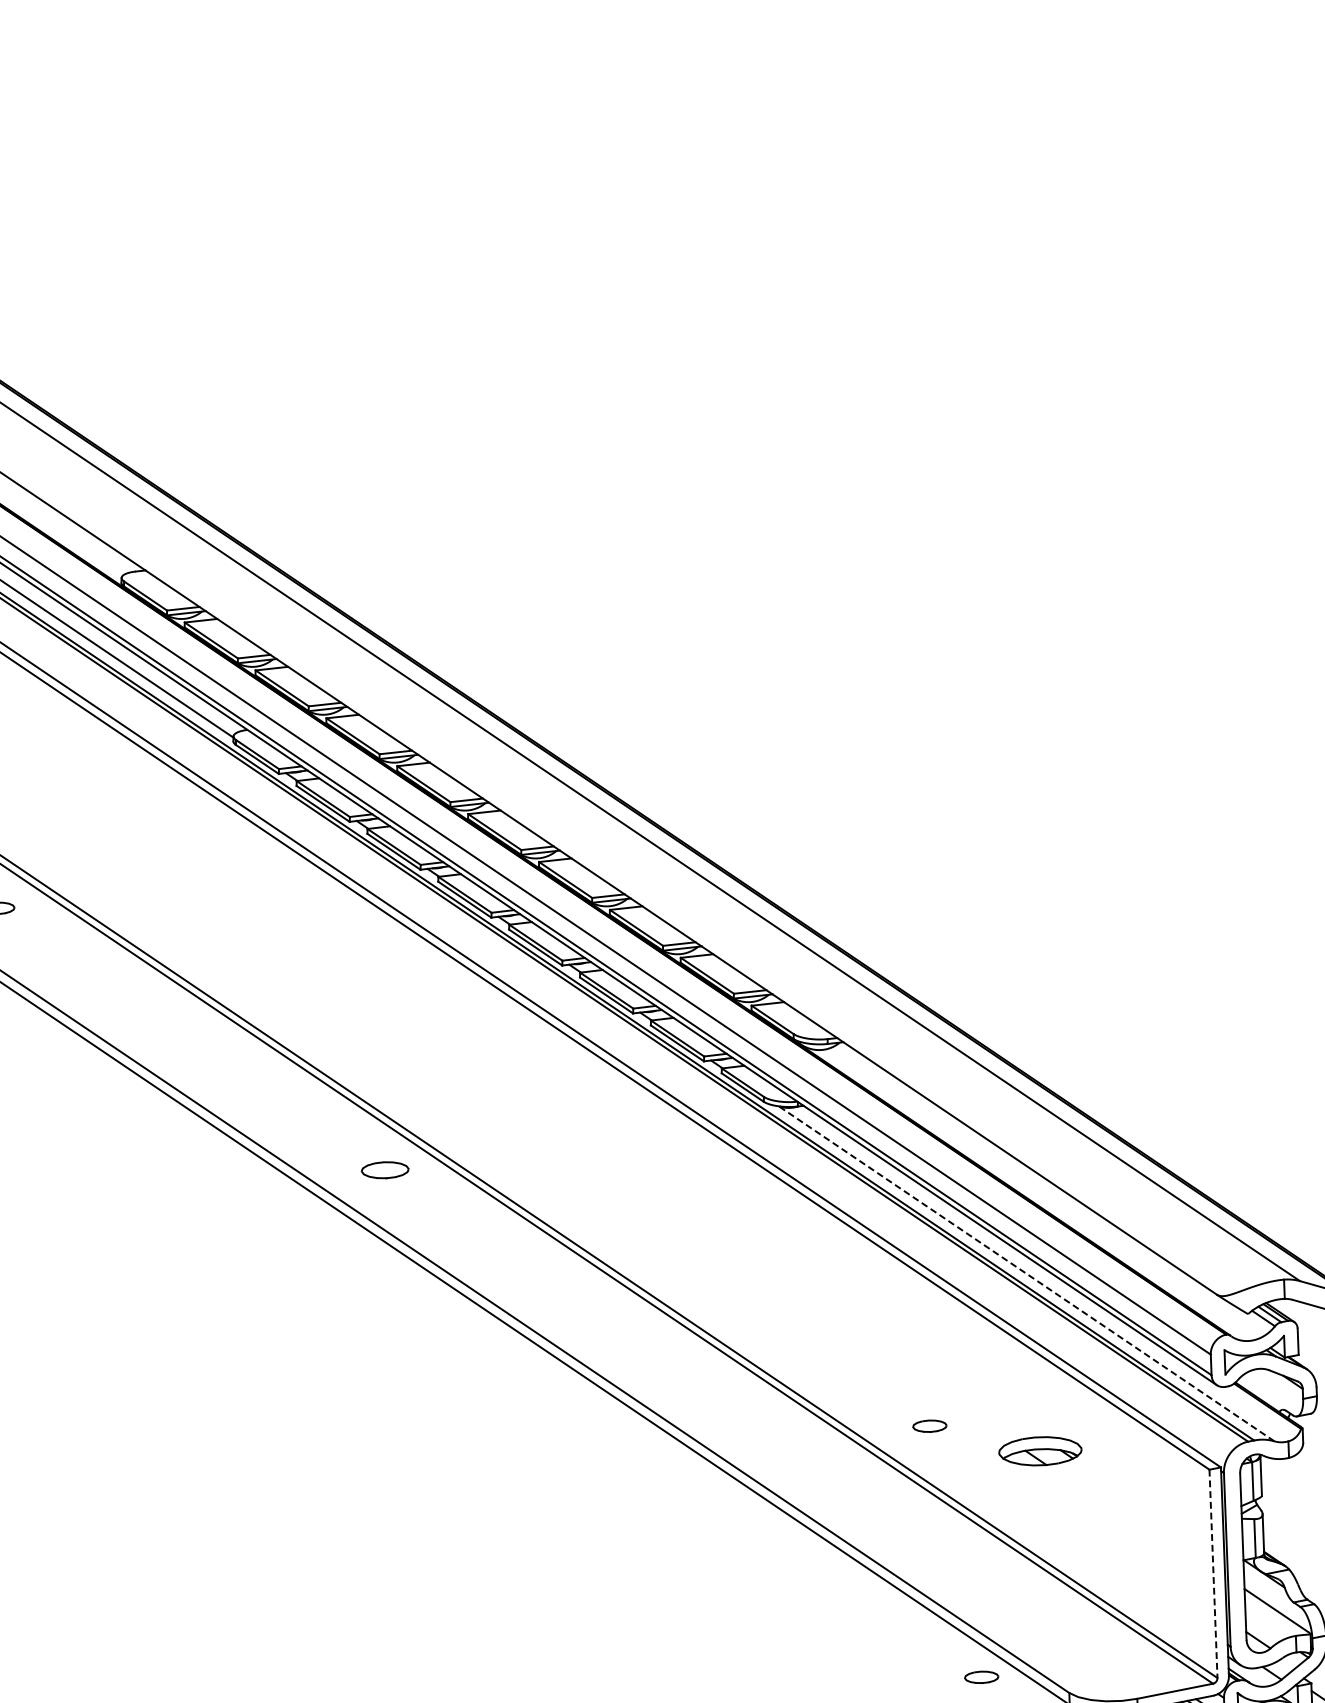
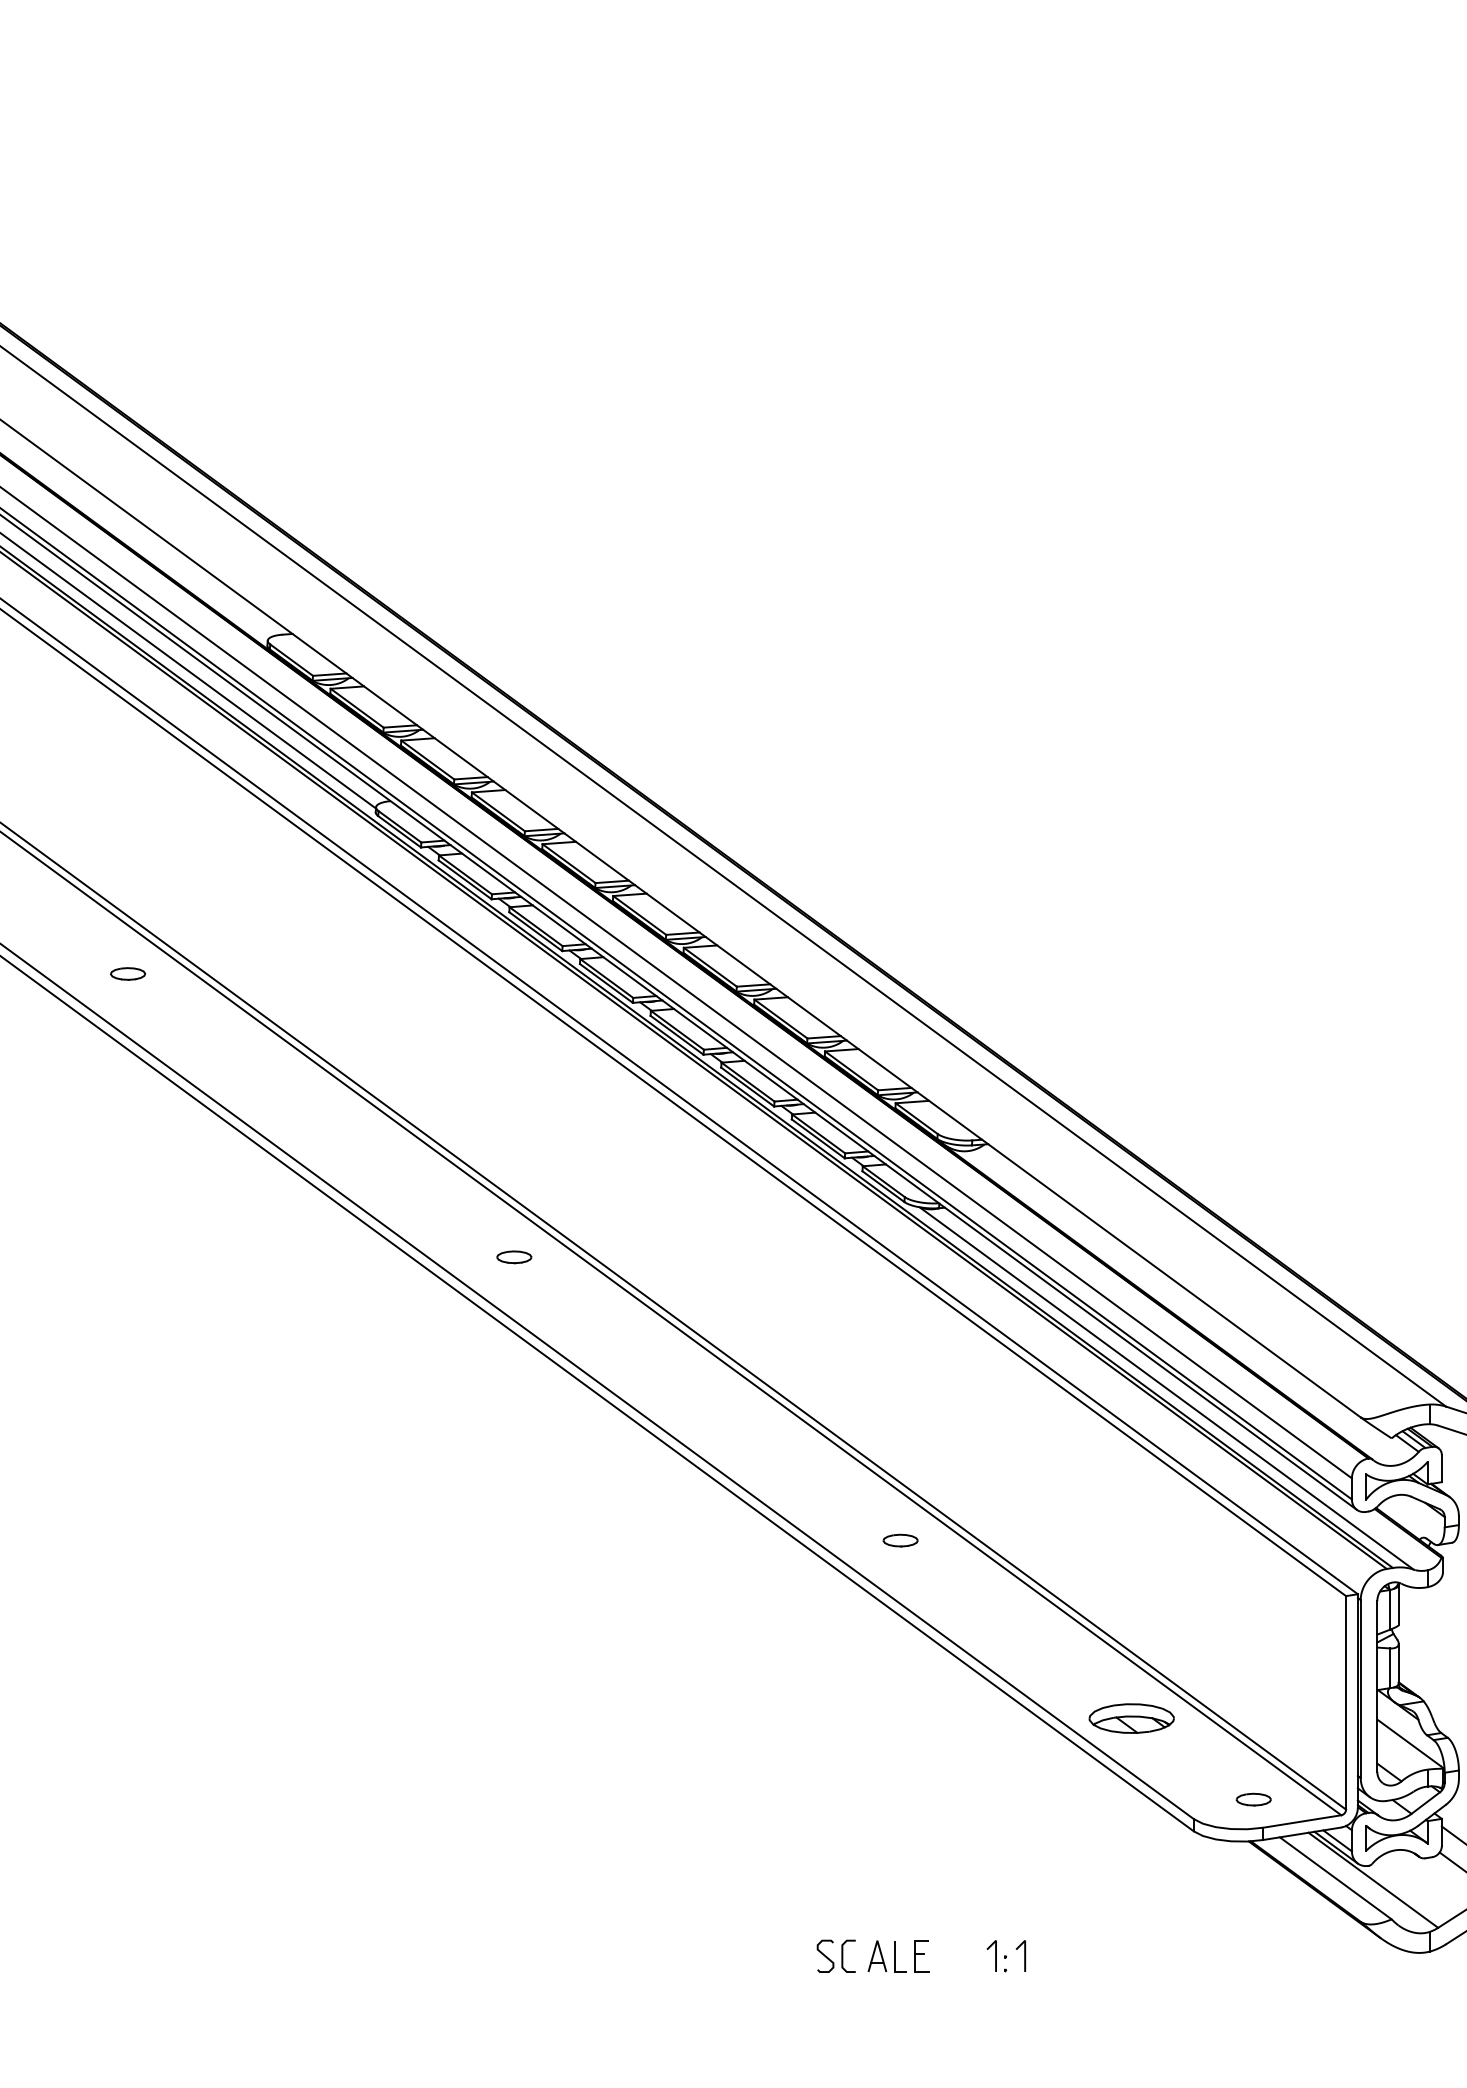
part: (385, 1170) -> (514, 1257), size x0.71
line: (1026, 1273) -> (1166, 1388), dashed -> solid
part: (929, 1426) -> (900, 1540), moved
part: (1040, 1451) -> (1131, 1718), moved
line: (1213, 1573) -> (1346, 1702), dashed -> solid
part: (981, 1677) -> (1253, 1799), moved

